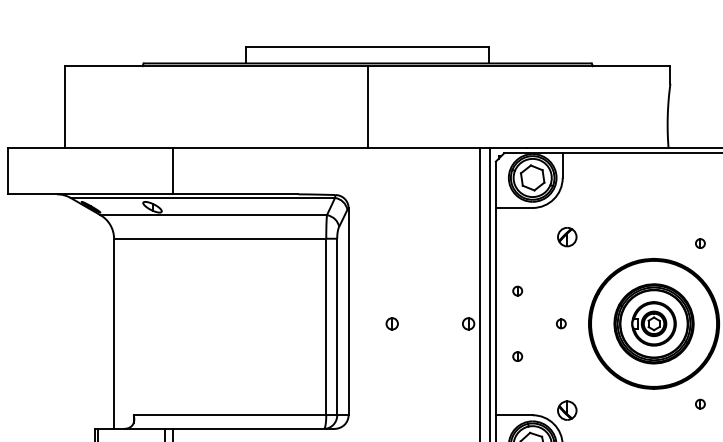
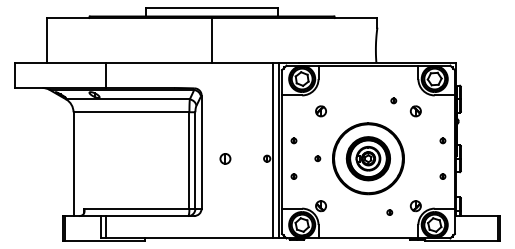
part: (699, 242) -> (393, 100), moved
part: (392, 323) -> (225, 158), size x1.6
part: (699, 403) -> (389, 212), moved

